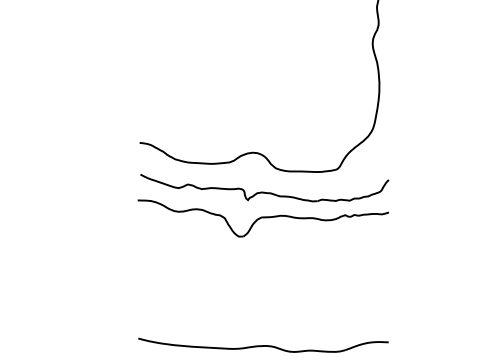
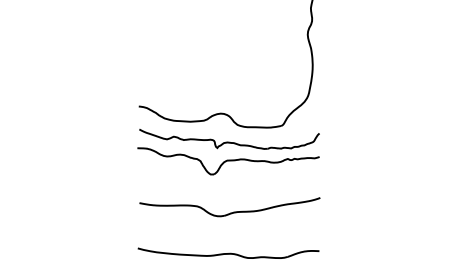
part: (264, 282) -> (229, 207), added

